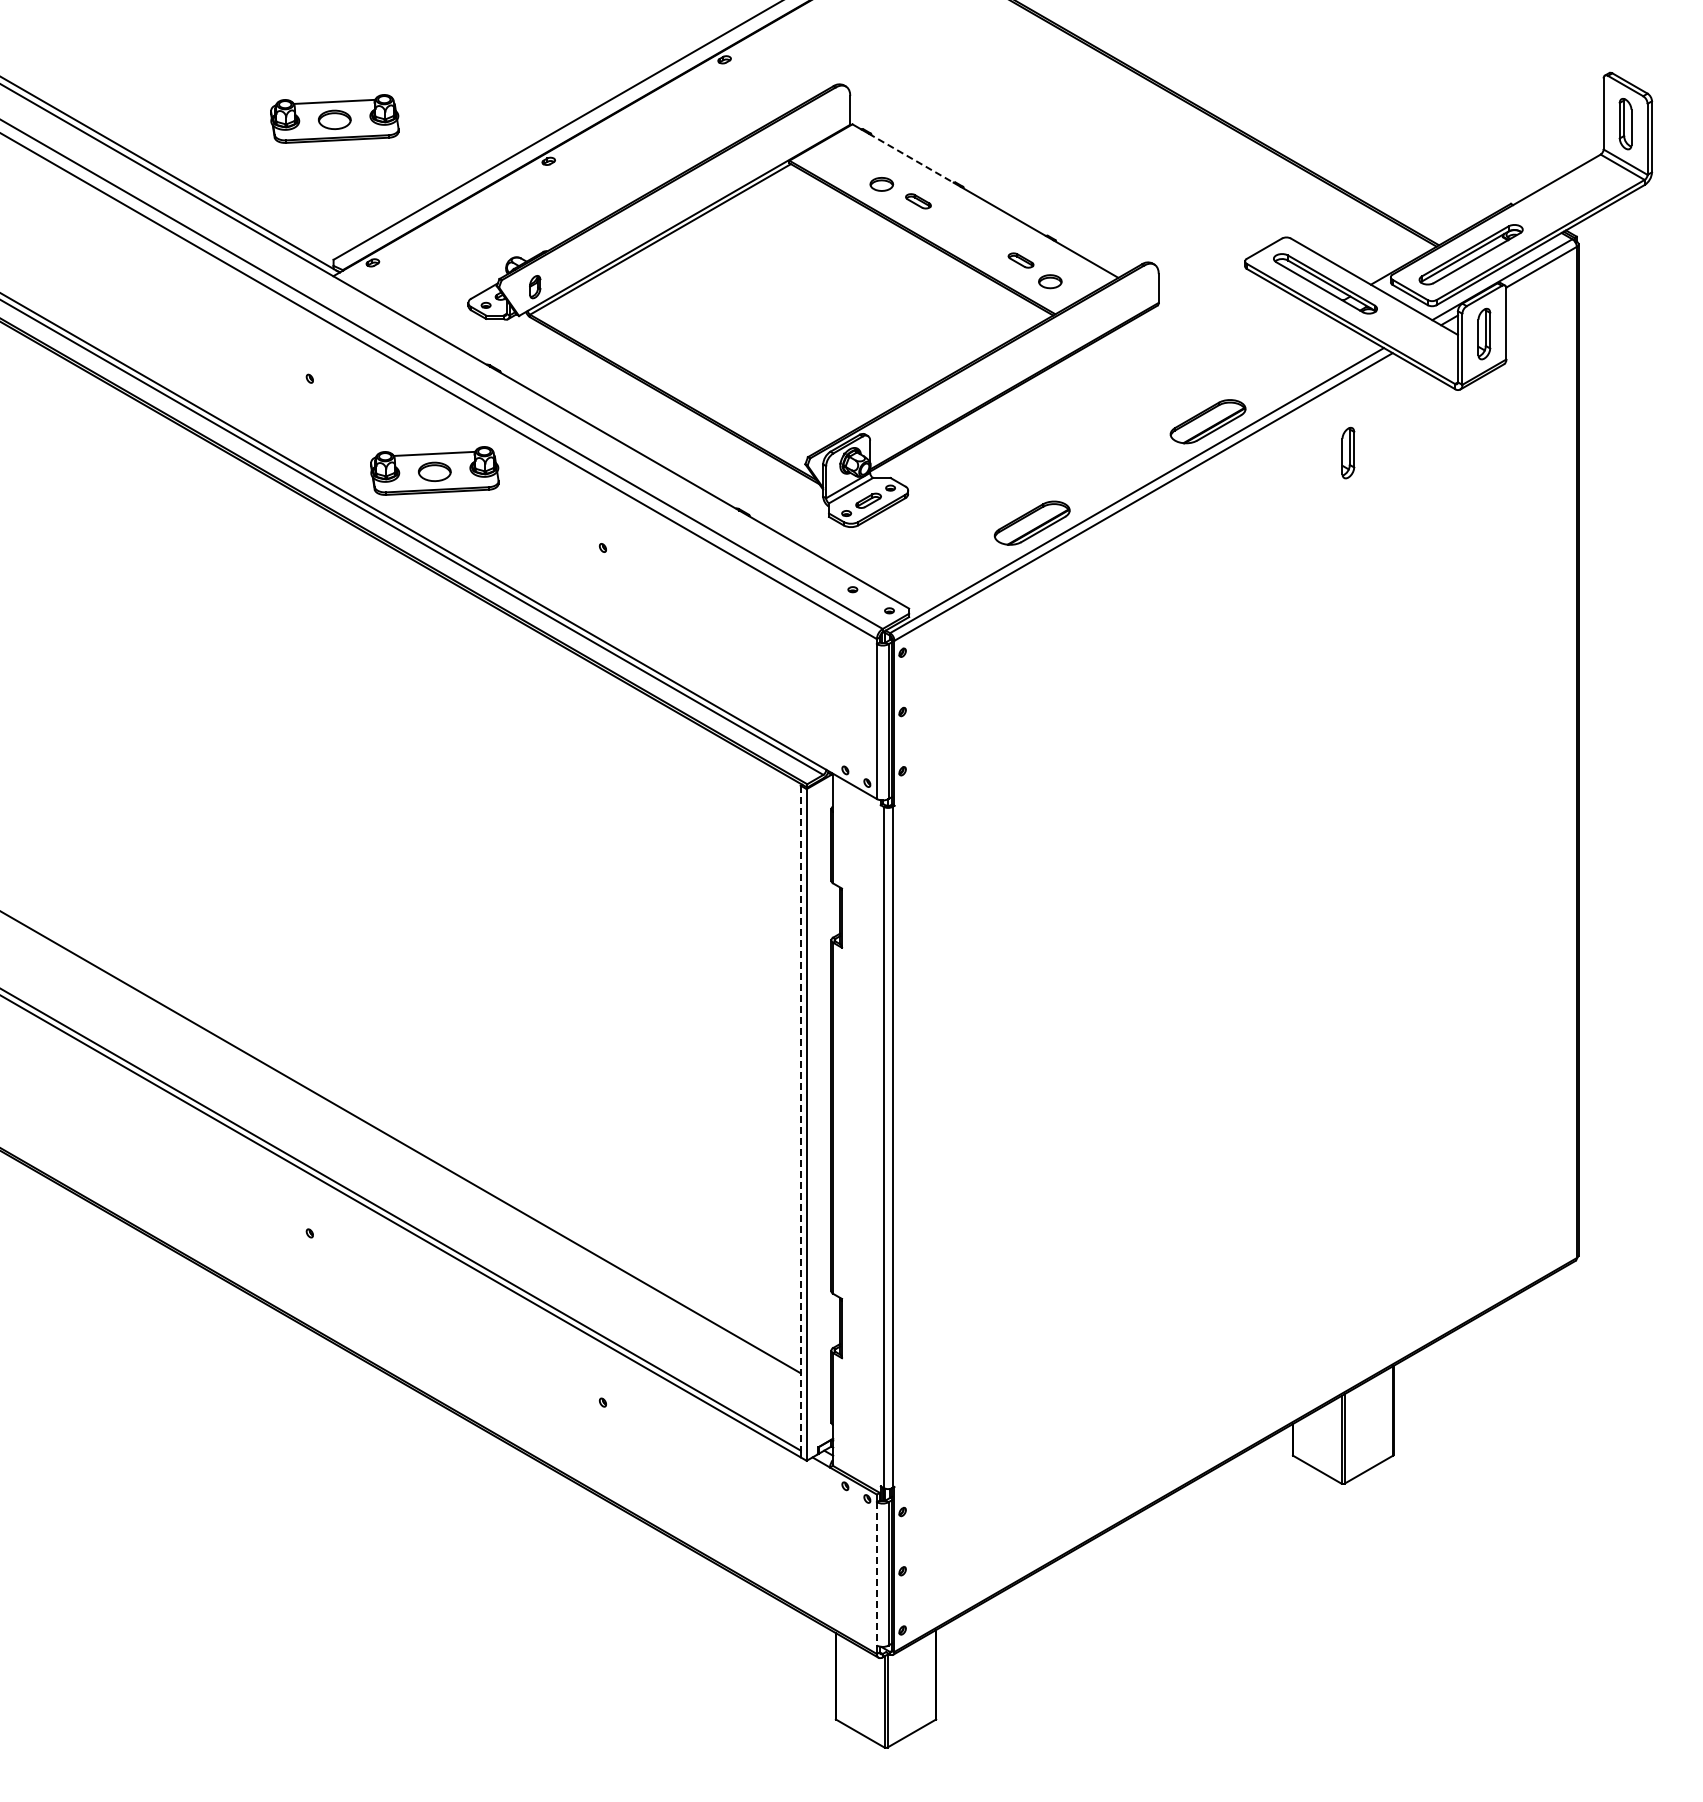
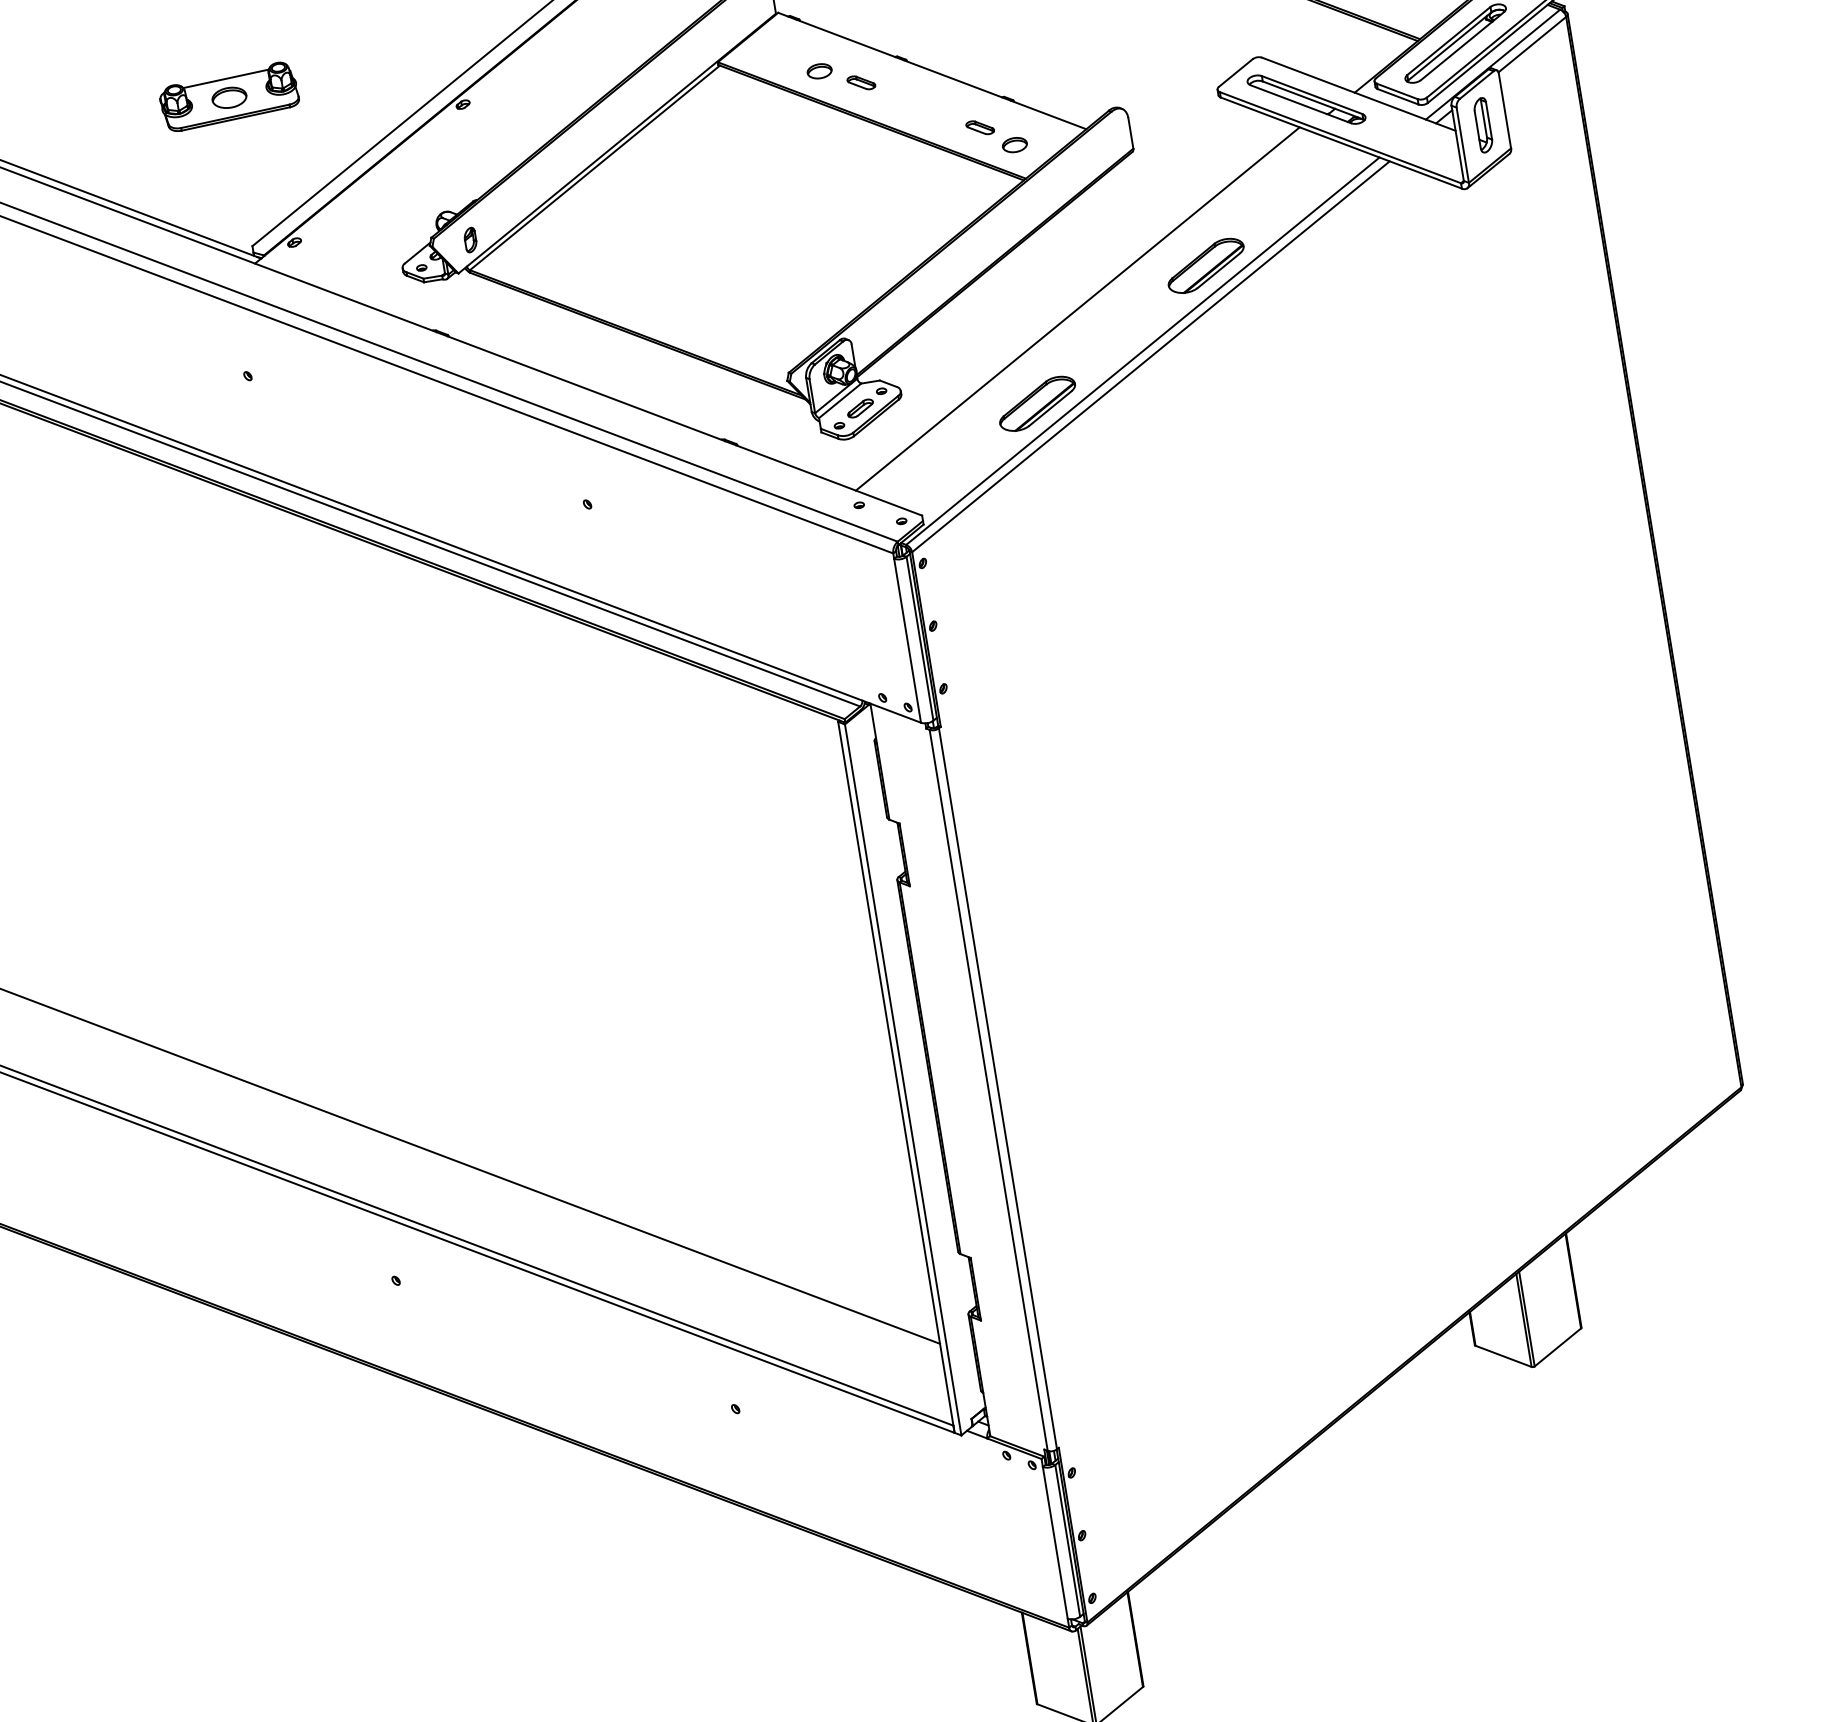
line: (911, 158) -> (846, 38), dashed -> solid
line: (1083, 441) -> (1077, 308), added
part: (1348, 452) -> (1360, 274), removed
part: (434, 470) -> (395, 451), removed
line: (800, 1121) -> (896, 1077), dashed -> solid
line: (876, 1573) -> (1054, 1542), dashed -> solid

